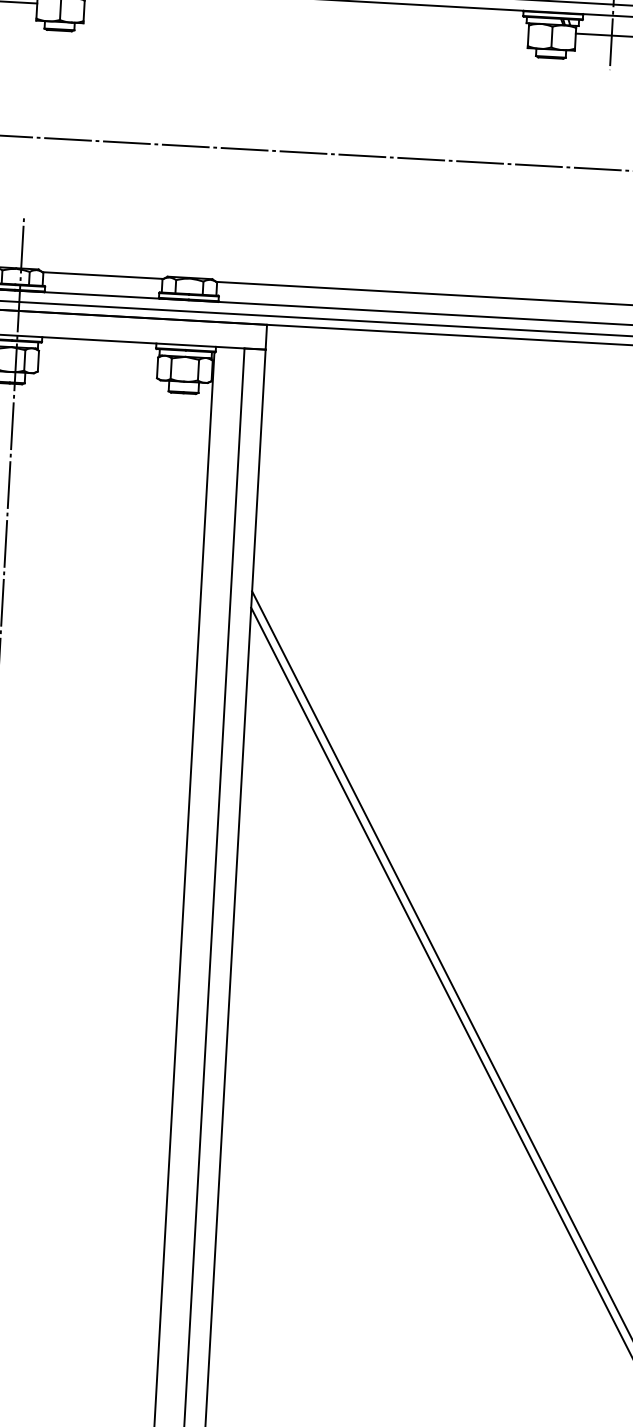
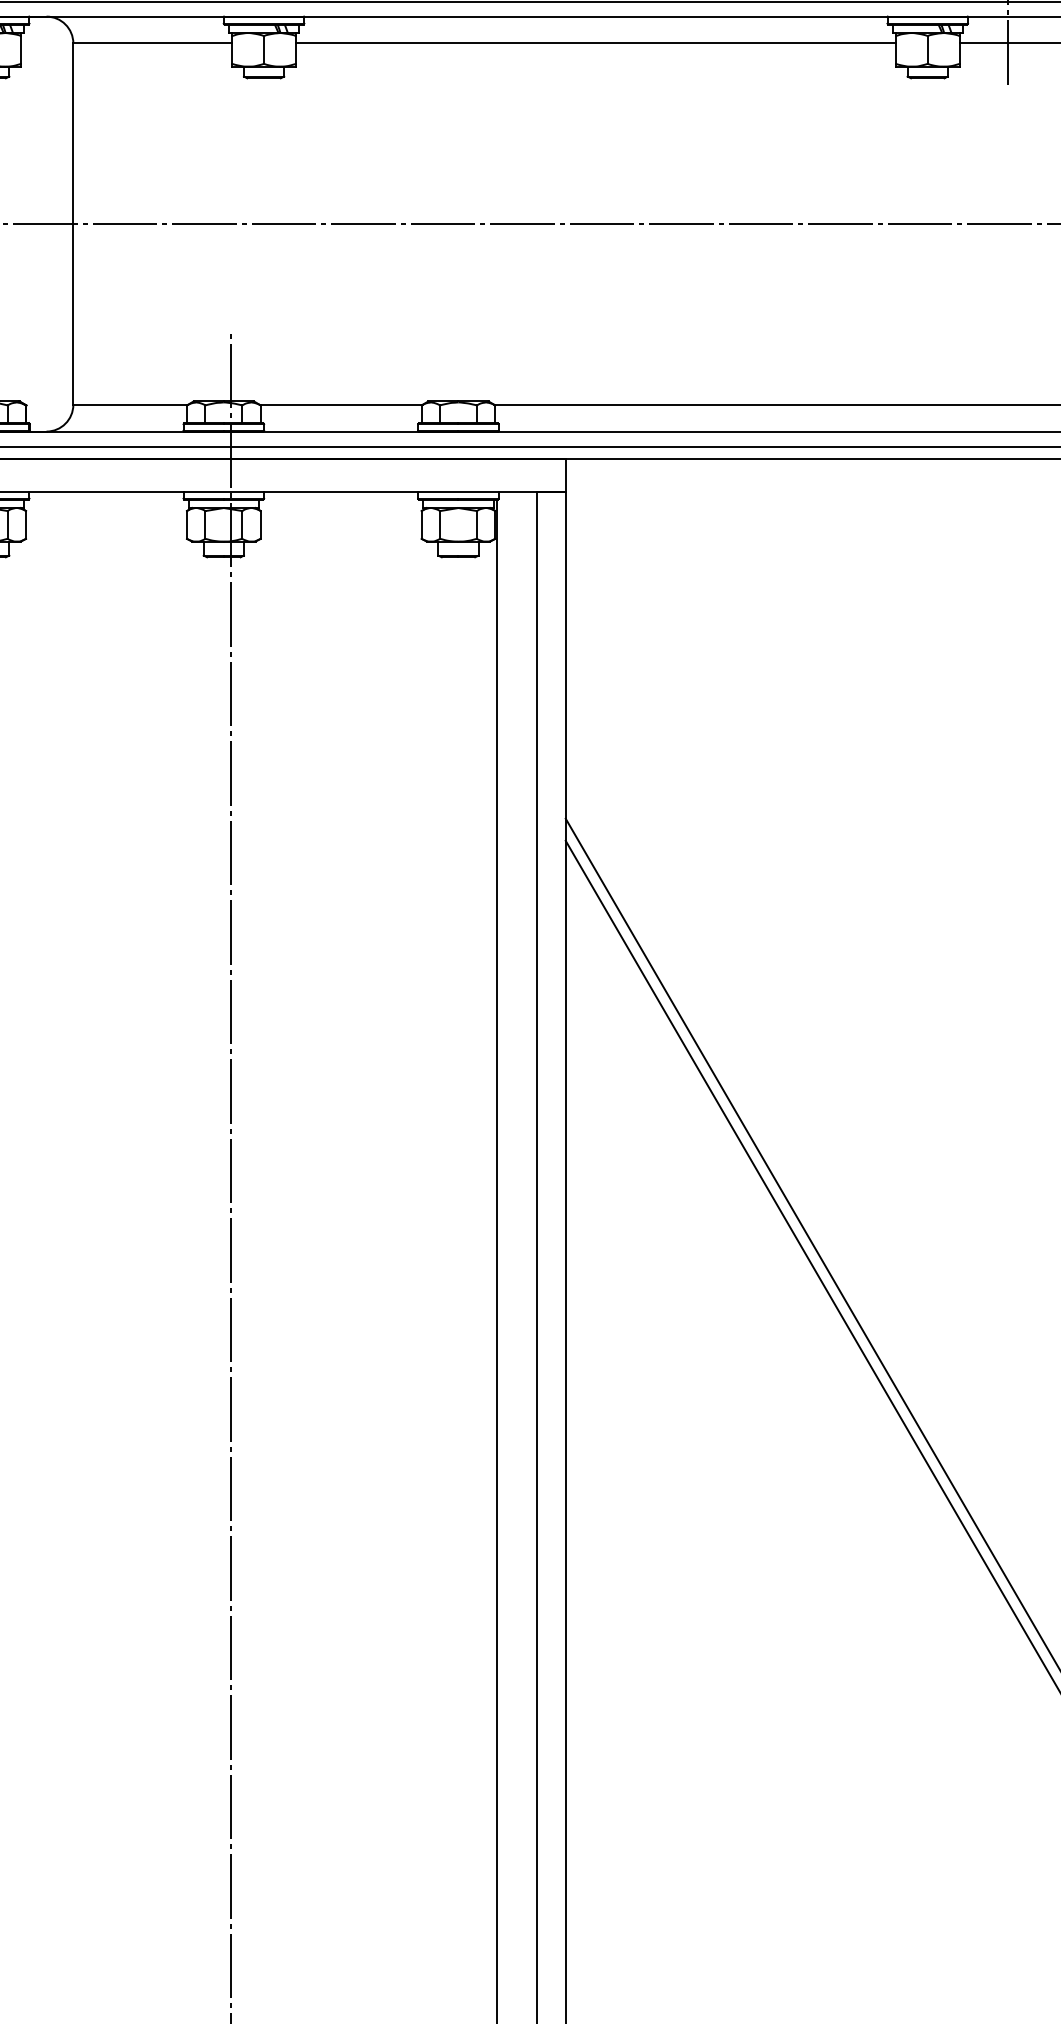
line: (306, 18) -> (595, 43), added

